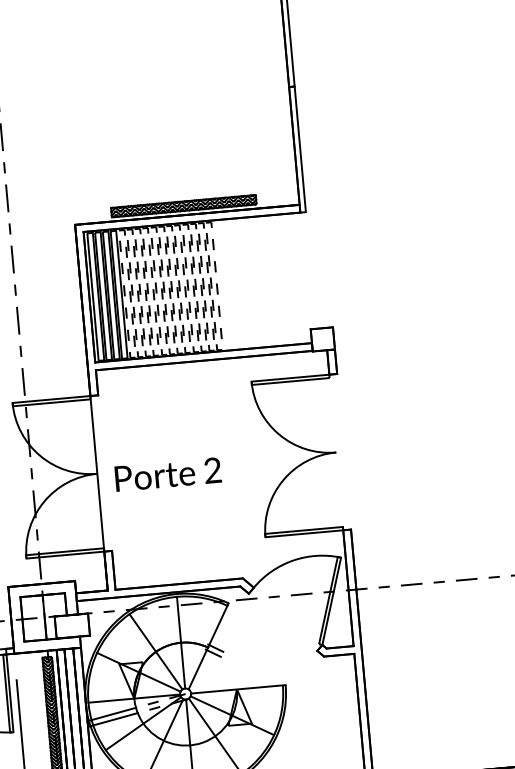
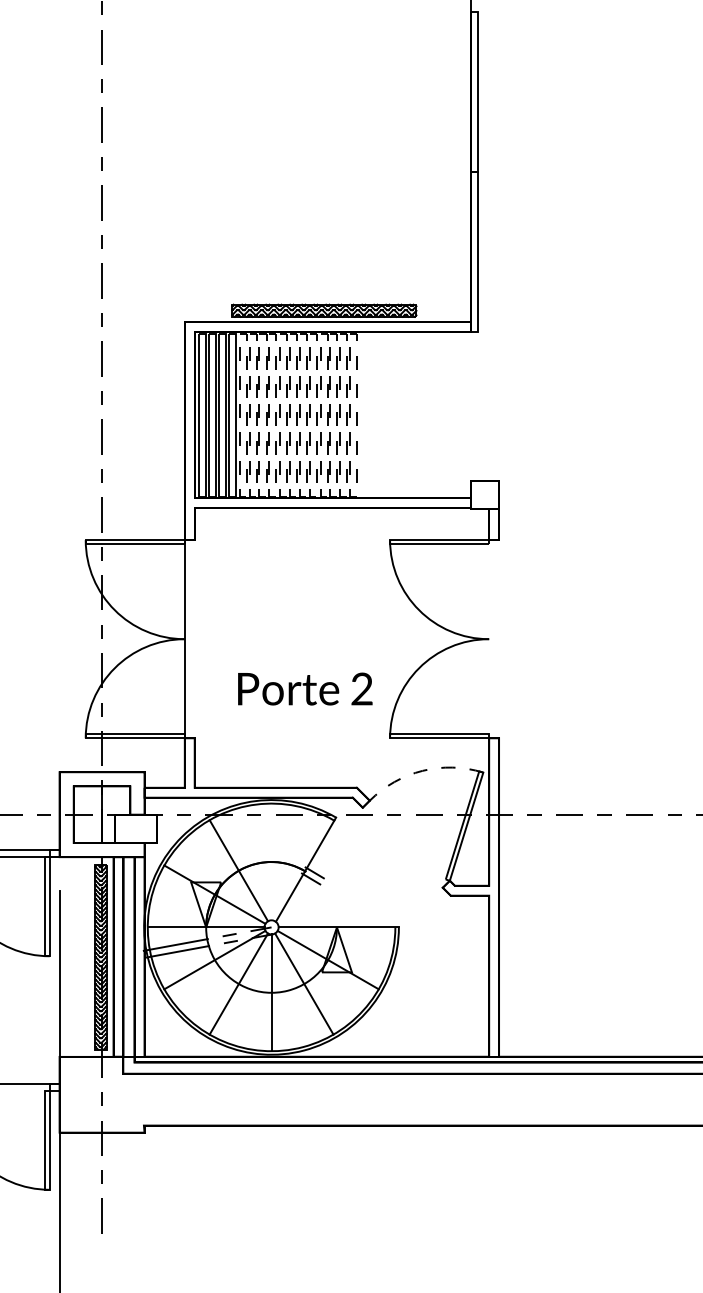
text: (168, 474) -> (305, 688), moved
arc: (293, 560) -> (422, 770), solid -> dashed
line: (180, 642) -> (271, 861), removed

